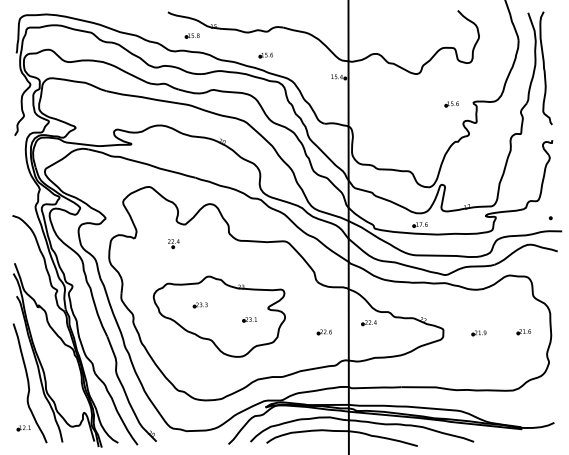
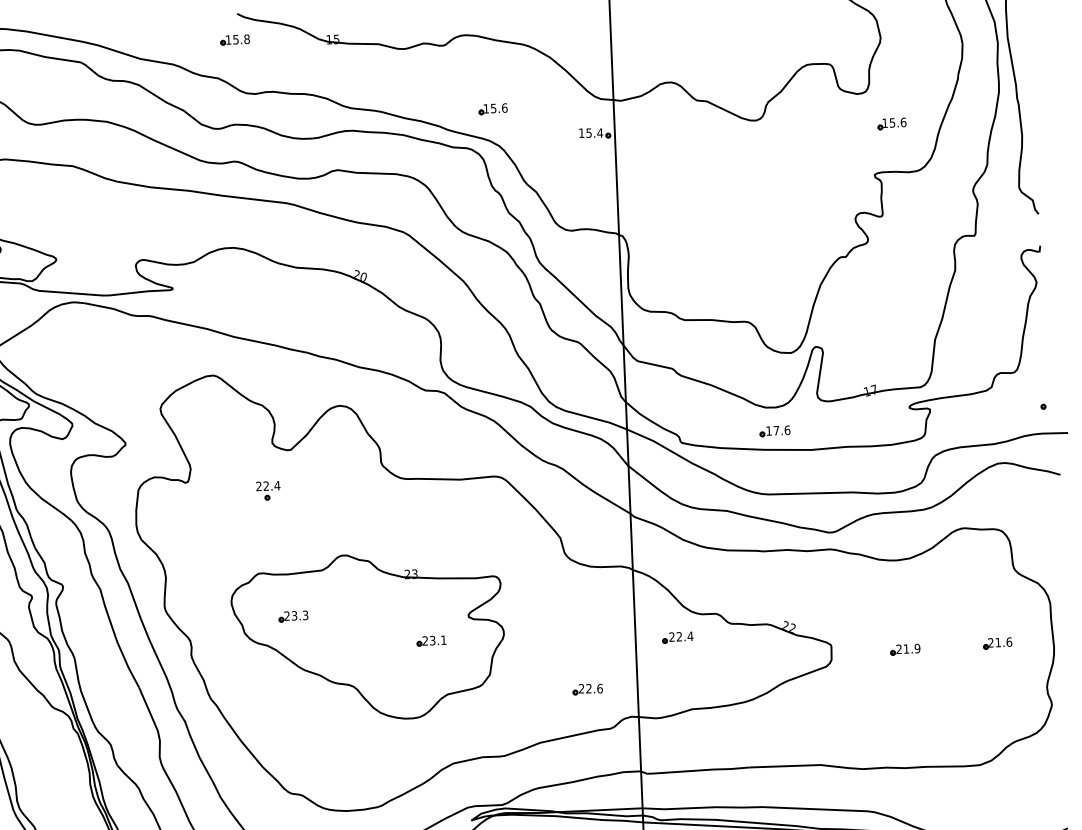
part: (191, 35) -> (233, 39), moved
part: (265, 55) -> (491, 109), moved
part: (451, 104) -> (891, 124), moved
part: (199, 305) -> (291, 617), moved
part: (323, 332) -> (585, 690), moved

